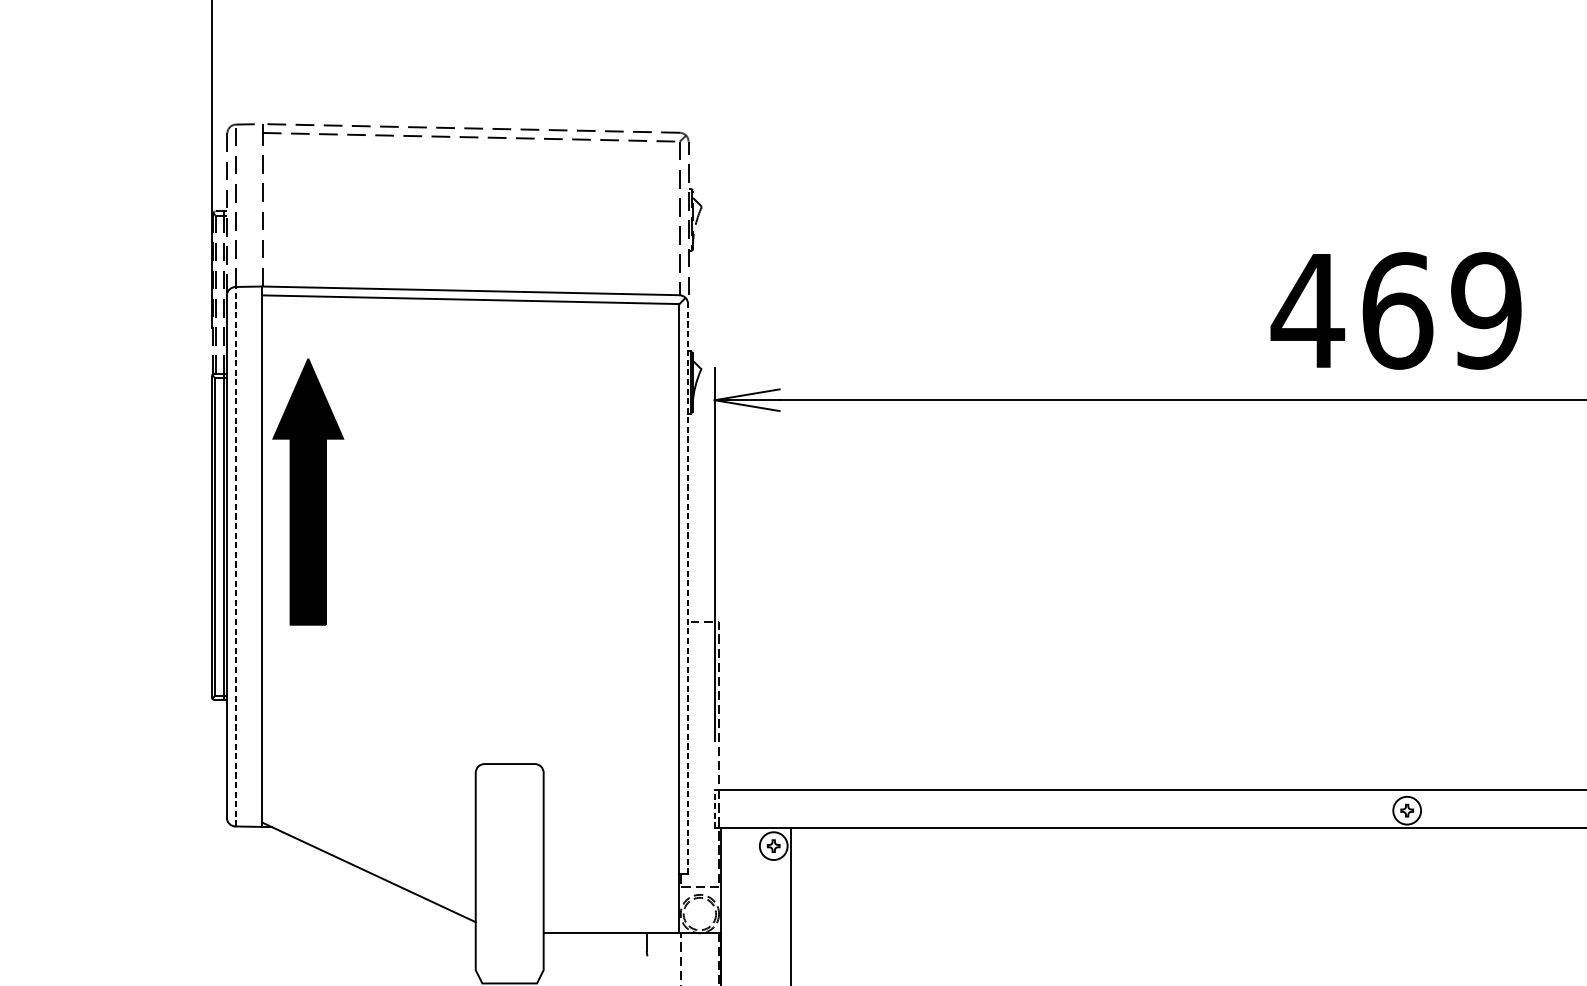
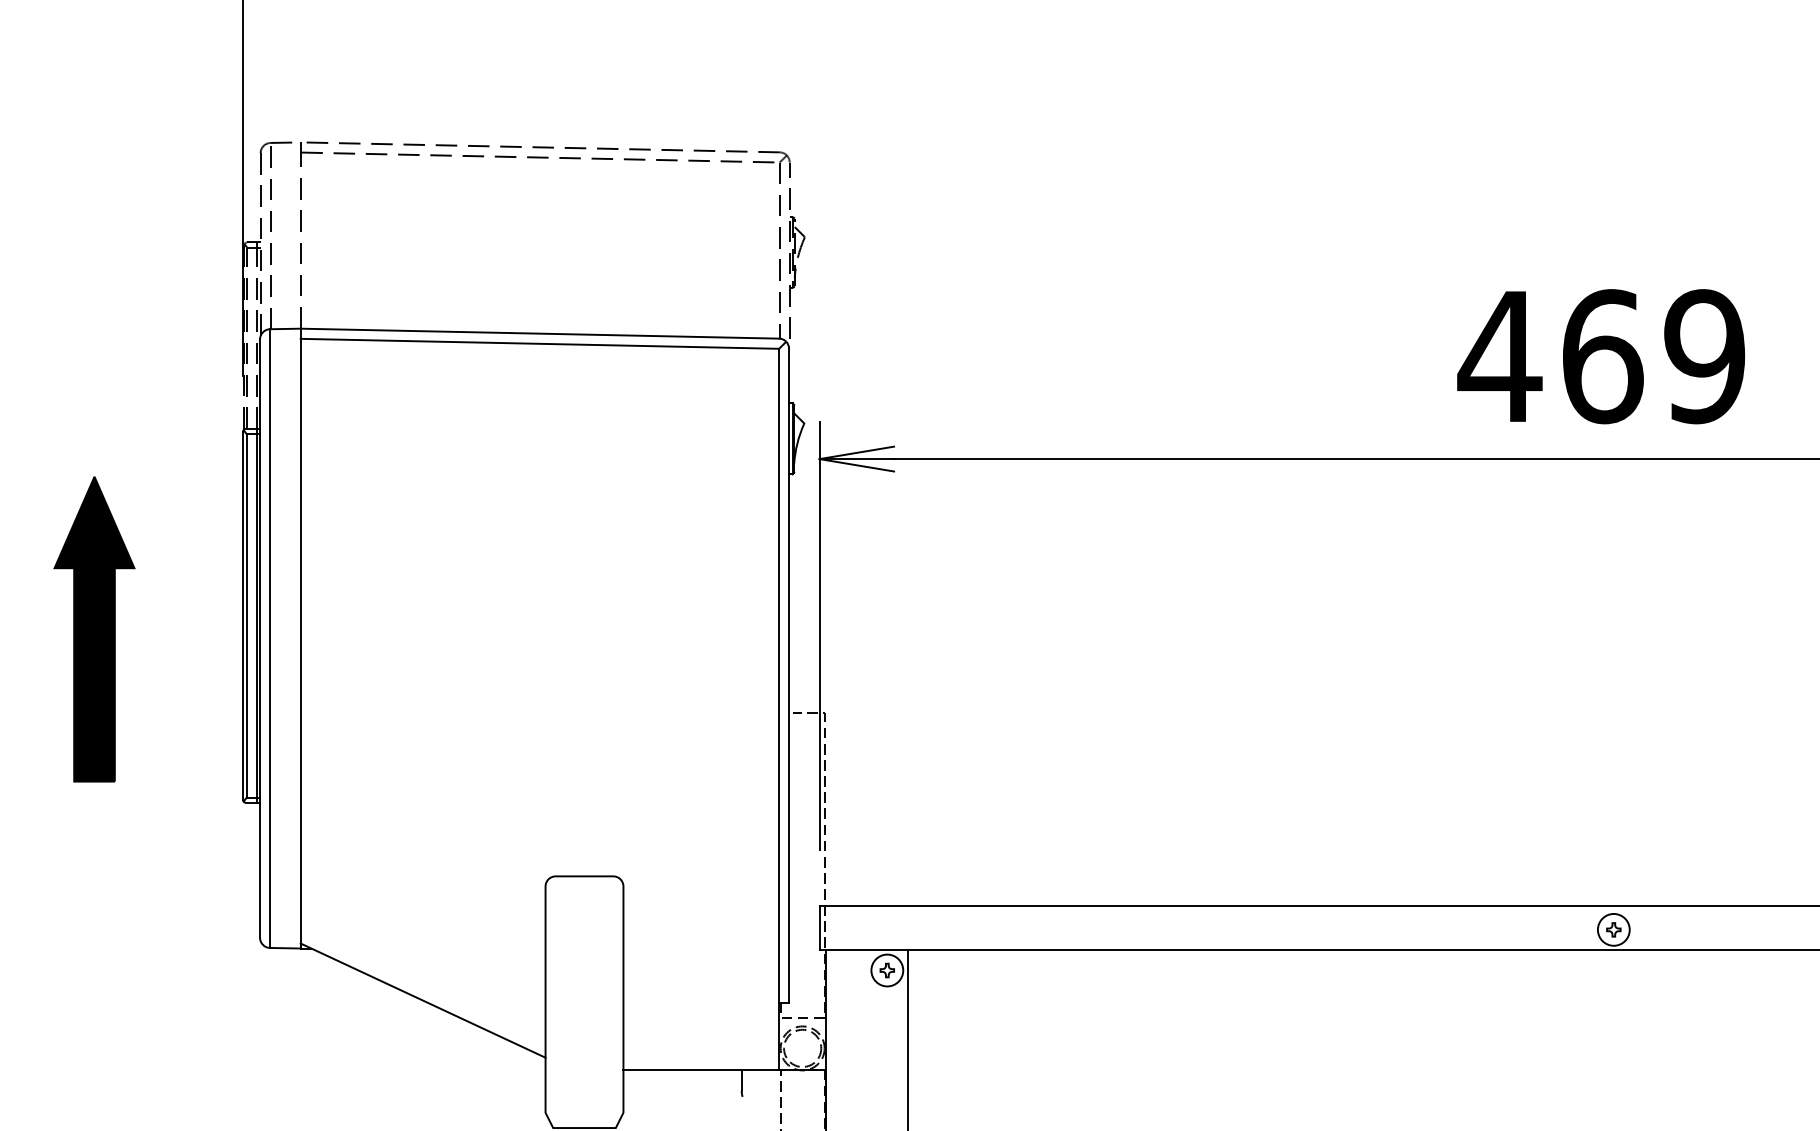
part: (308, 492) -> (94, 629), moved
line: (235, 556) -> (270, 638), dashed -> solid
line: (688, 588) -> (789, 675), dashed -> solid
line: (714, 808) -> (819, 927), dashed -> solid

